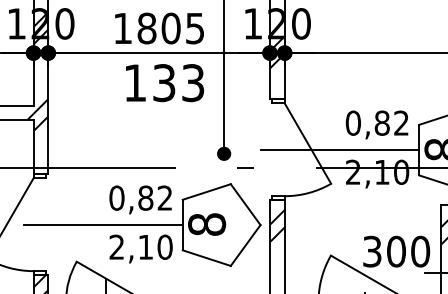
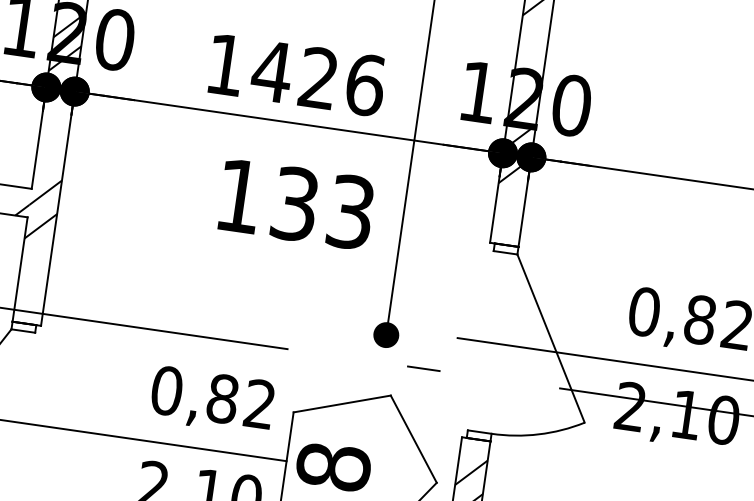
text: (170, 28) -> (317, 78), 1805 -> 1426
text: (165, 83) -> (297, 205), moved

